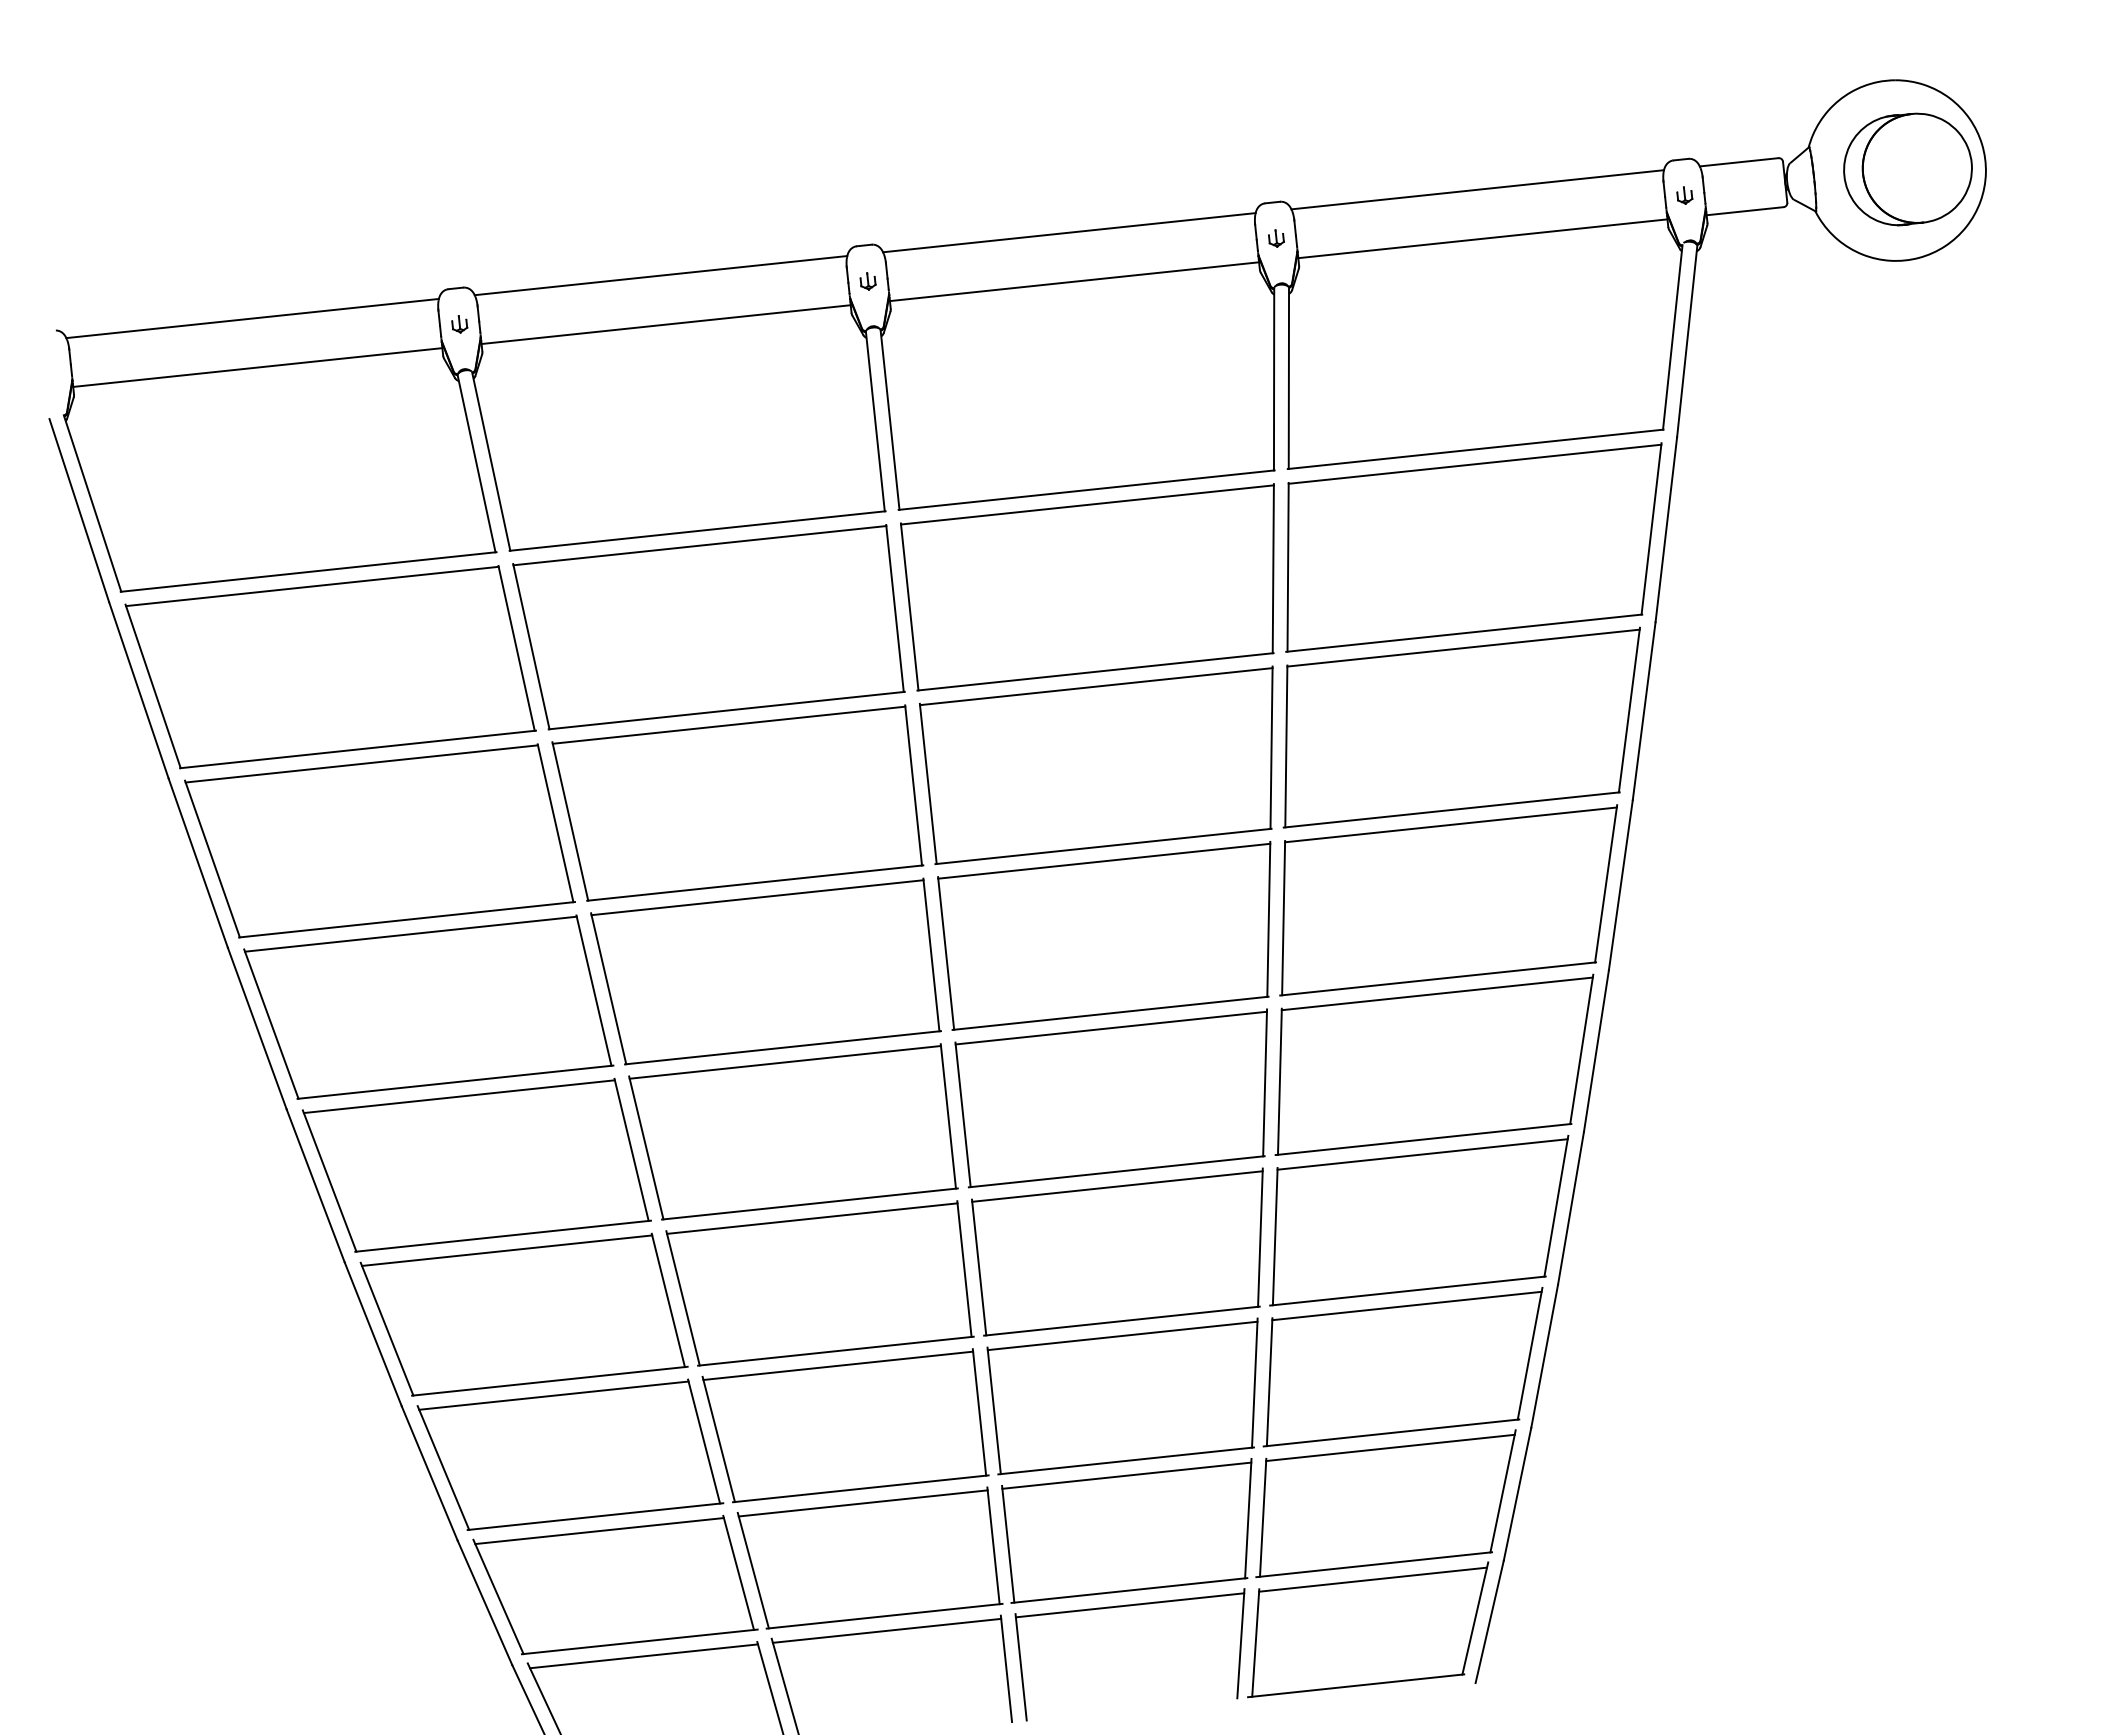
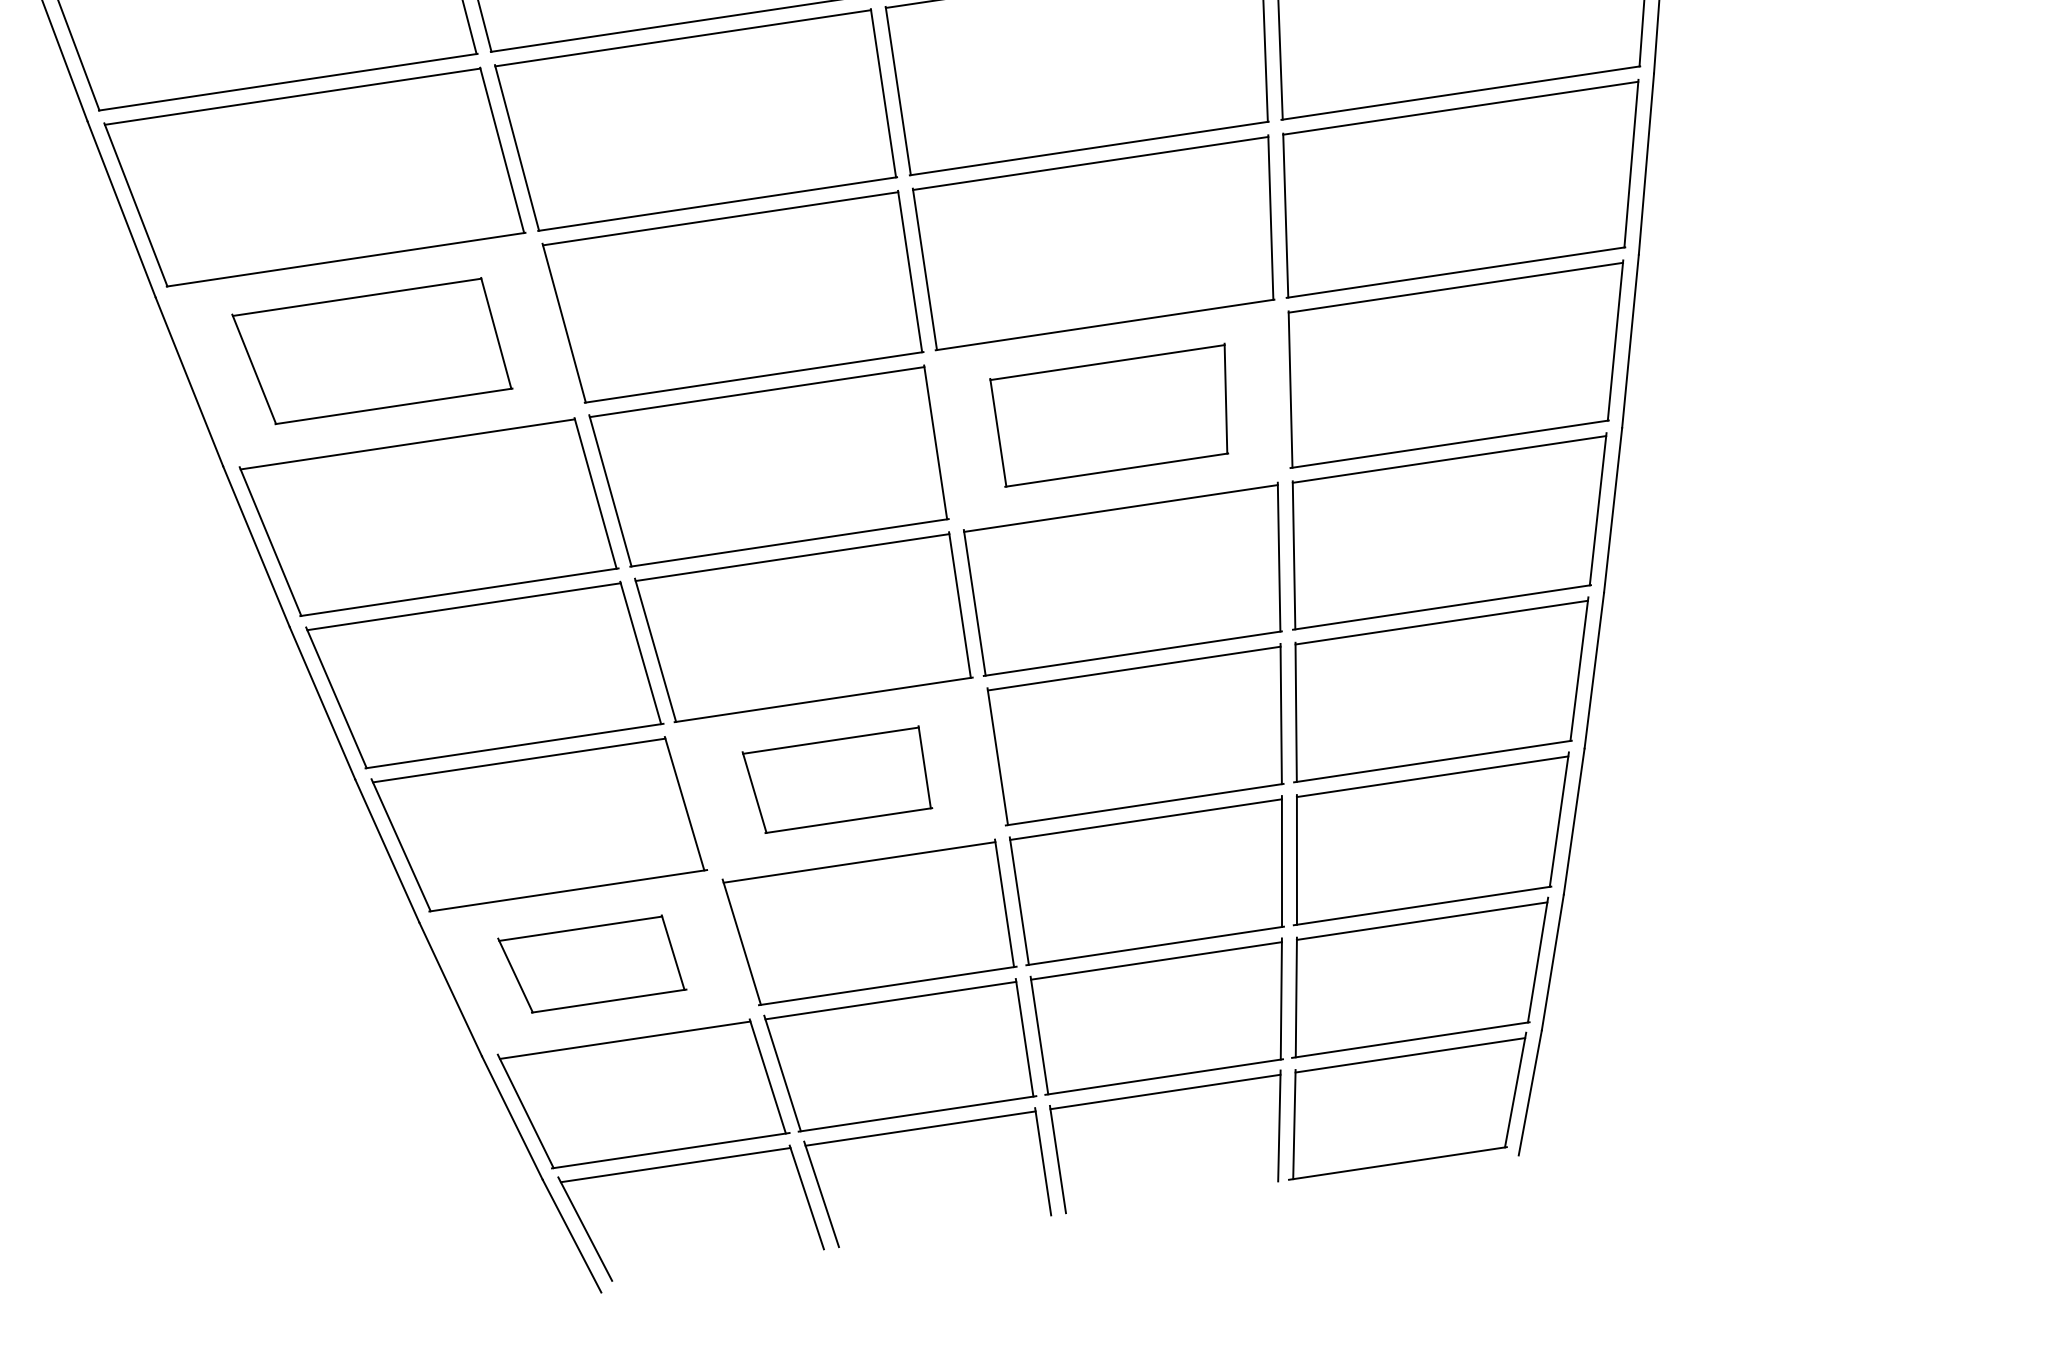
part: (379, 840) -> (371, 350), size x0.7
part: (1104, 935) -> (1110, 415), size x0.7
part: (819, 1283) -> (836, 779), size x0.6
part: (570, 1454) -> (592, 964), size x0.6

